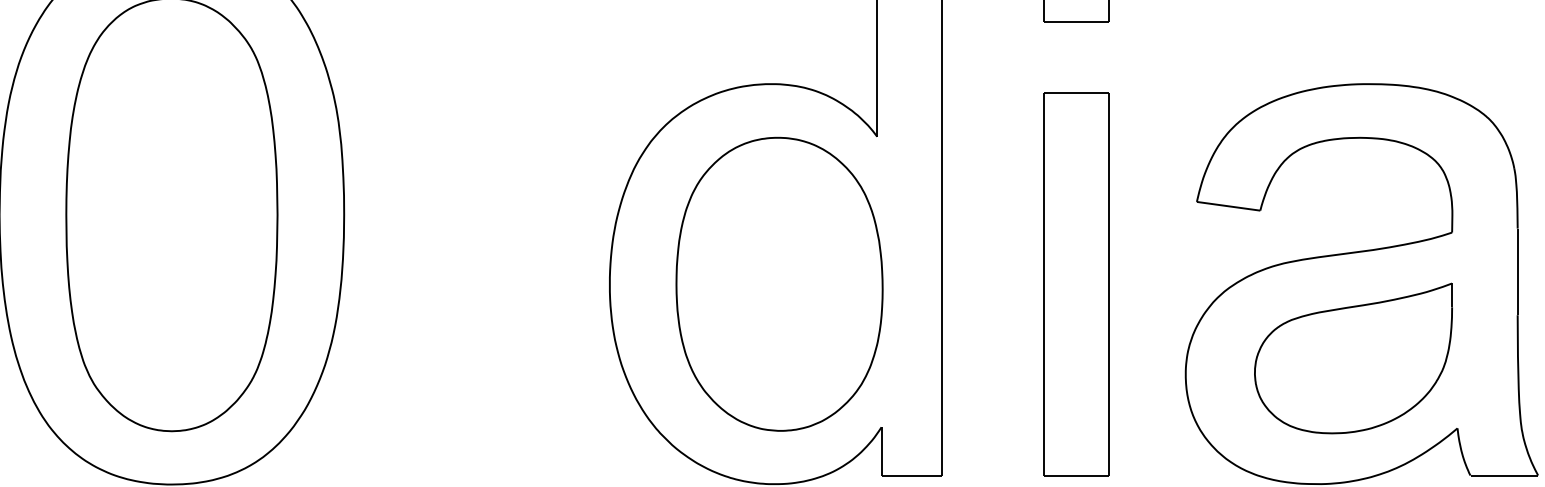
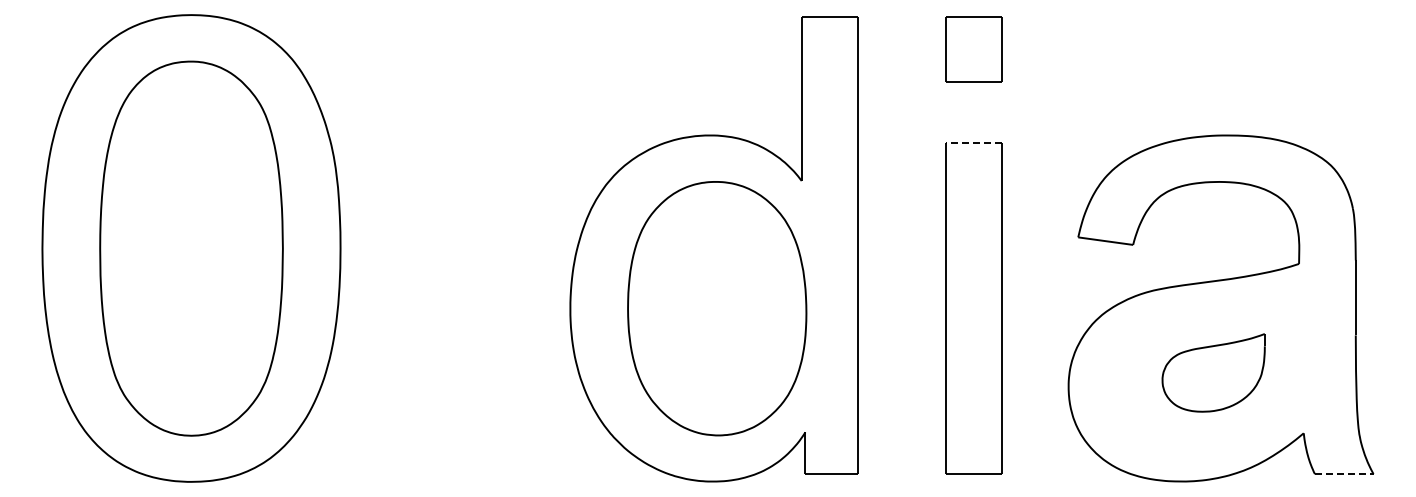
line: (1075, 92) -> (973, 142), solid -> dashed
part: (1353, 358) -> (1213, 372), size x0.6
line: (1504, 476) -> (1344, 474), solid -> dashed

